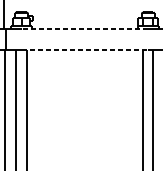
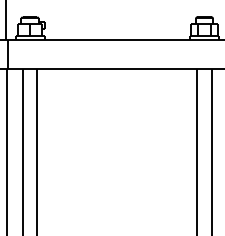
line: (84, 29) -> (116, 40), dashed -> solid
line: (85, 50) -> (117, 69), dashed -> solid

